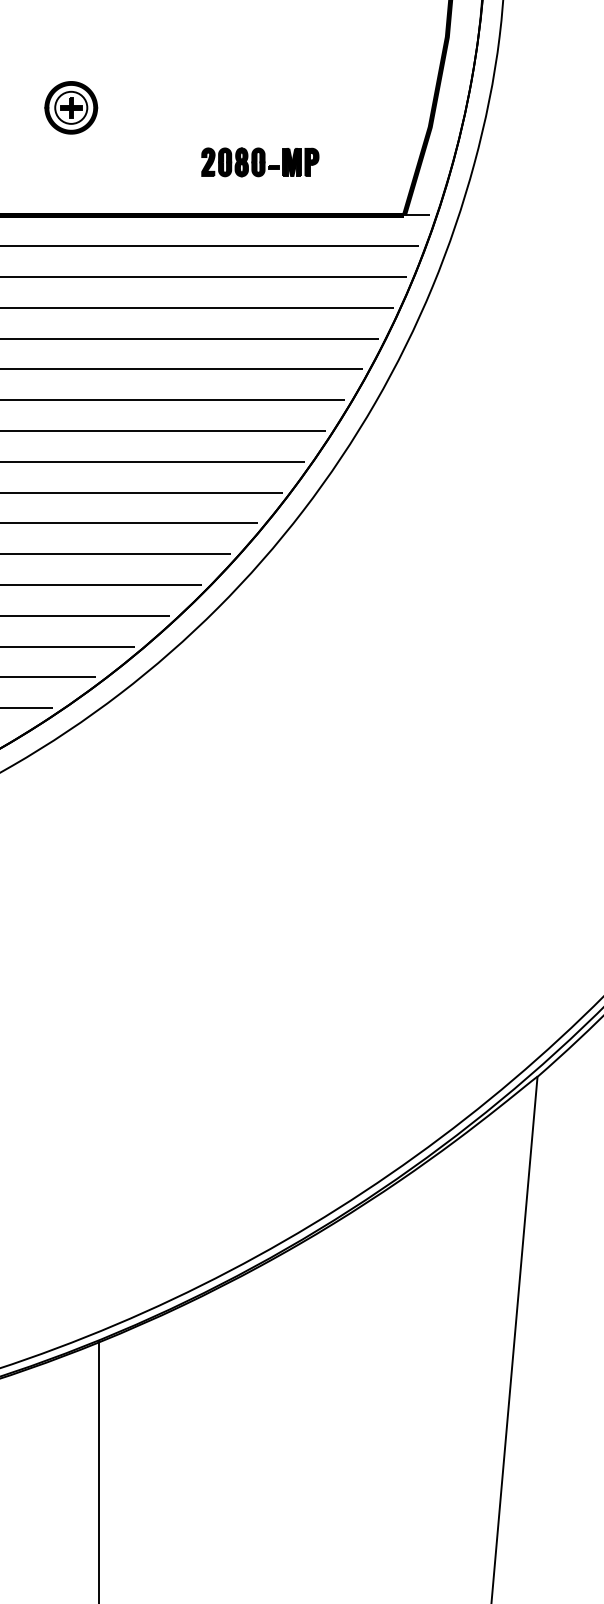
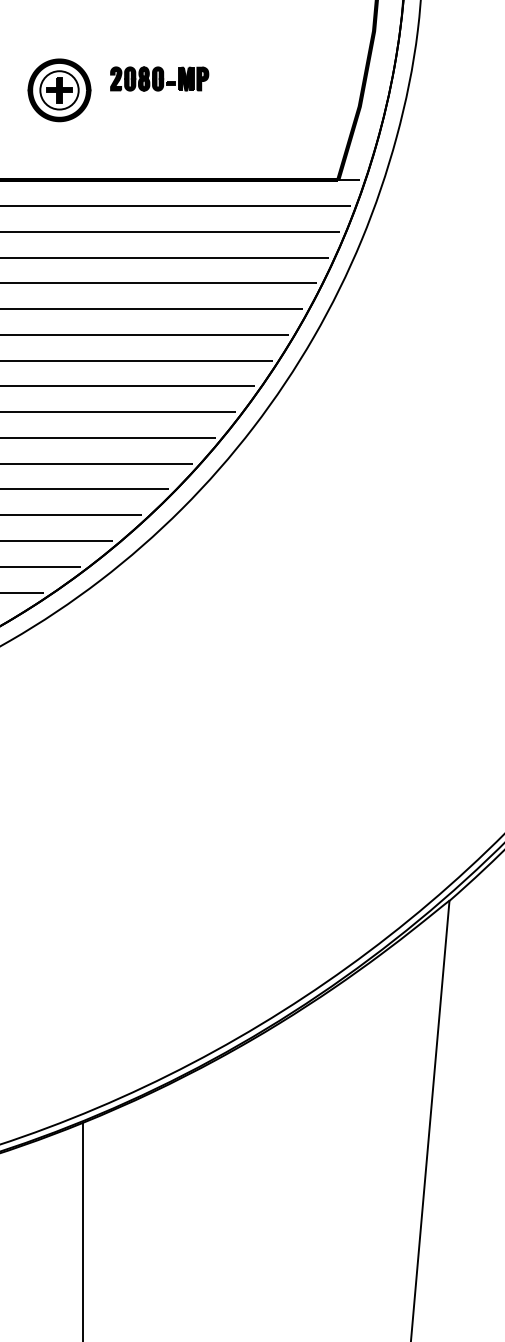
part: (71, 107) -> (59, 90), size x1.43
part: (260, 161) -> (159, 78), moved

